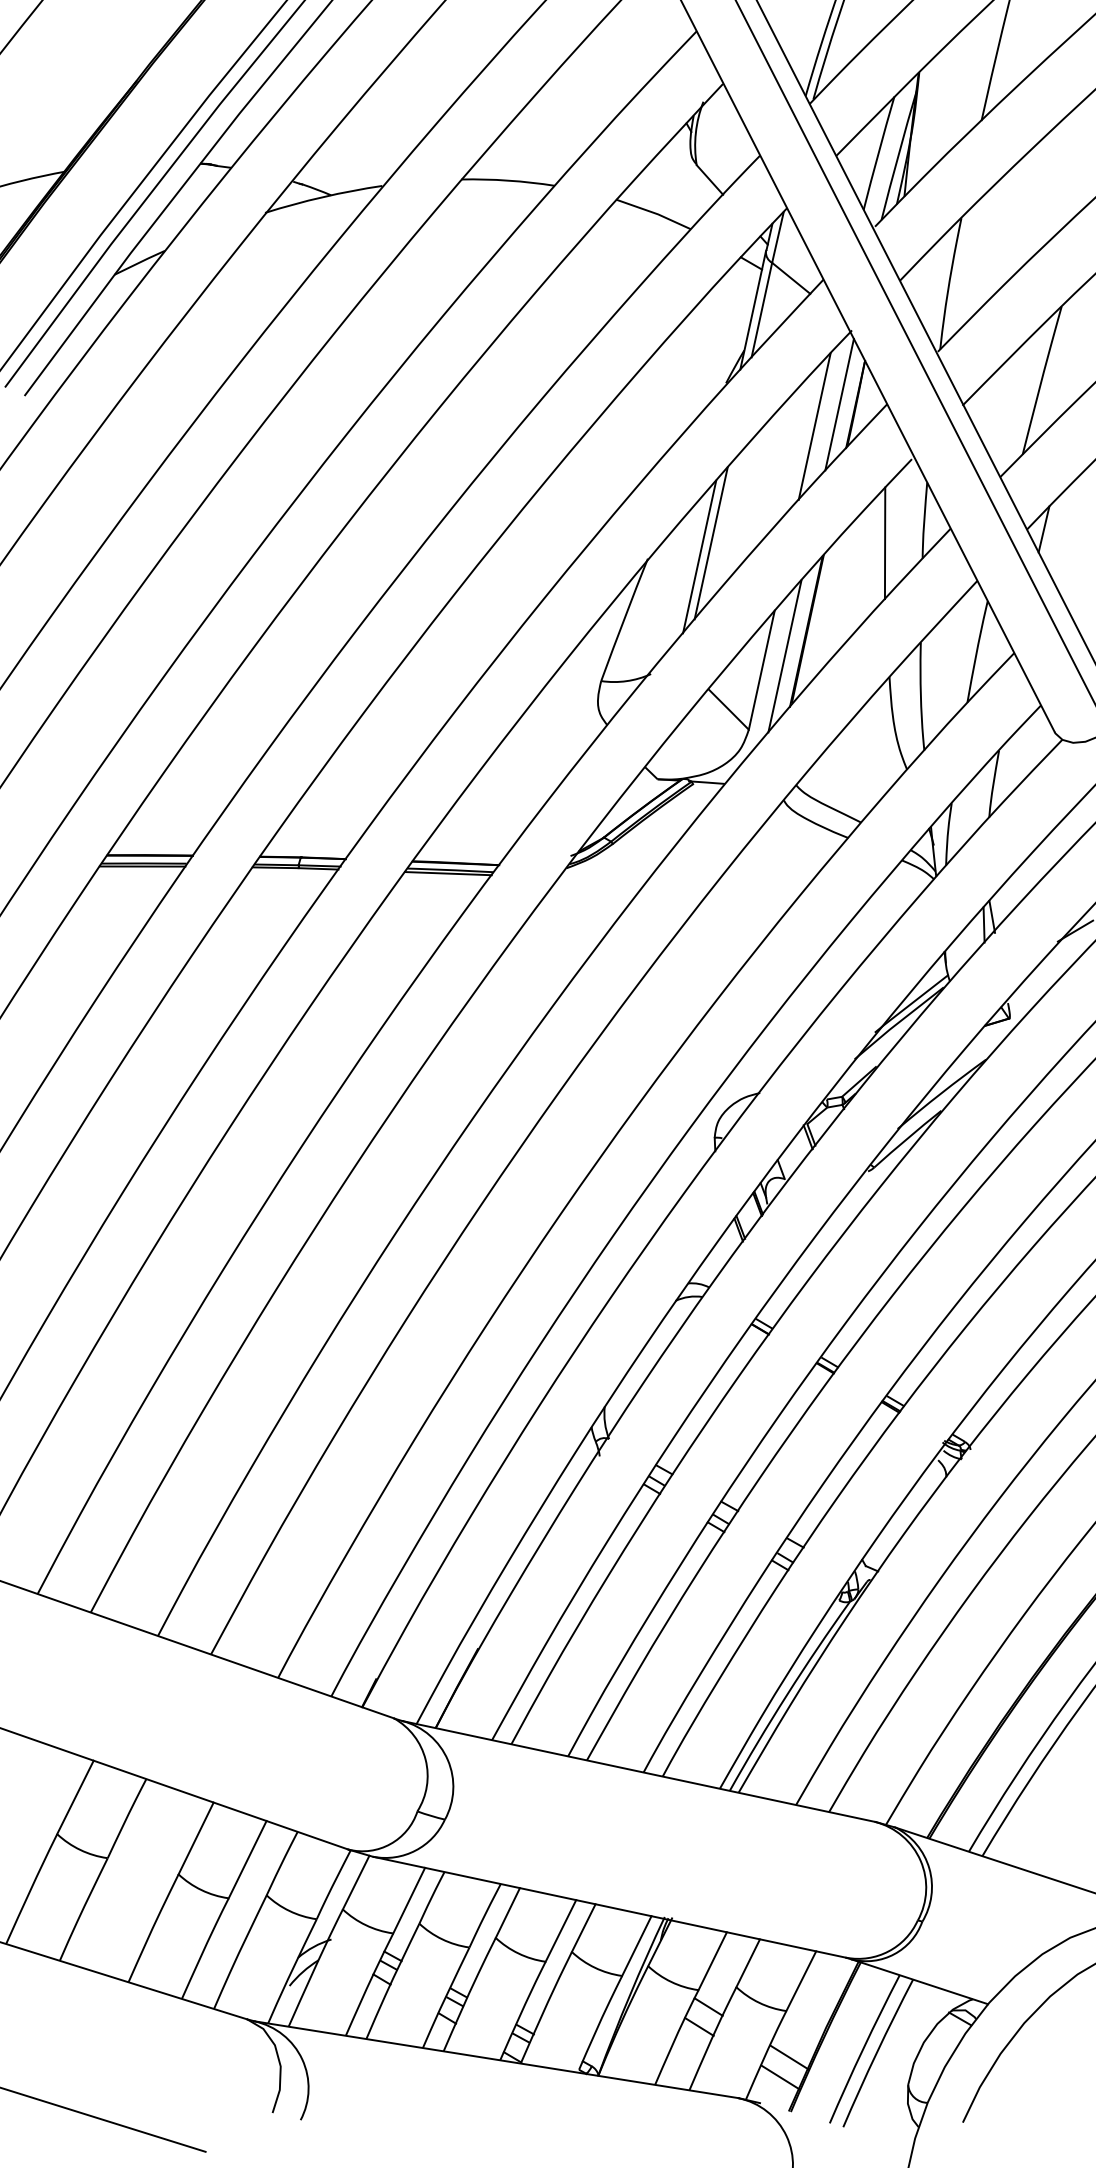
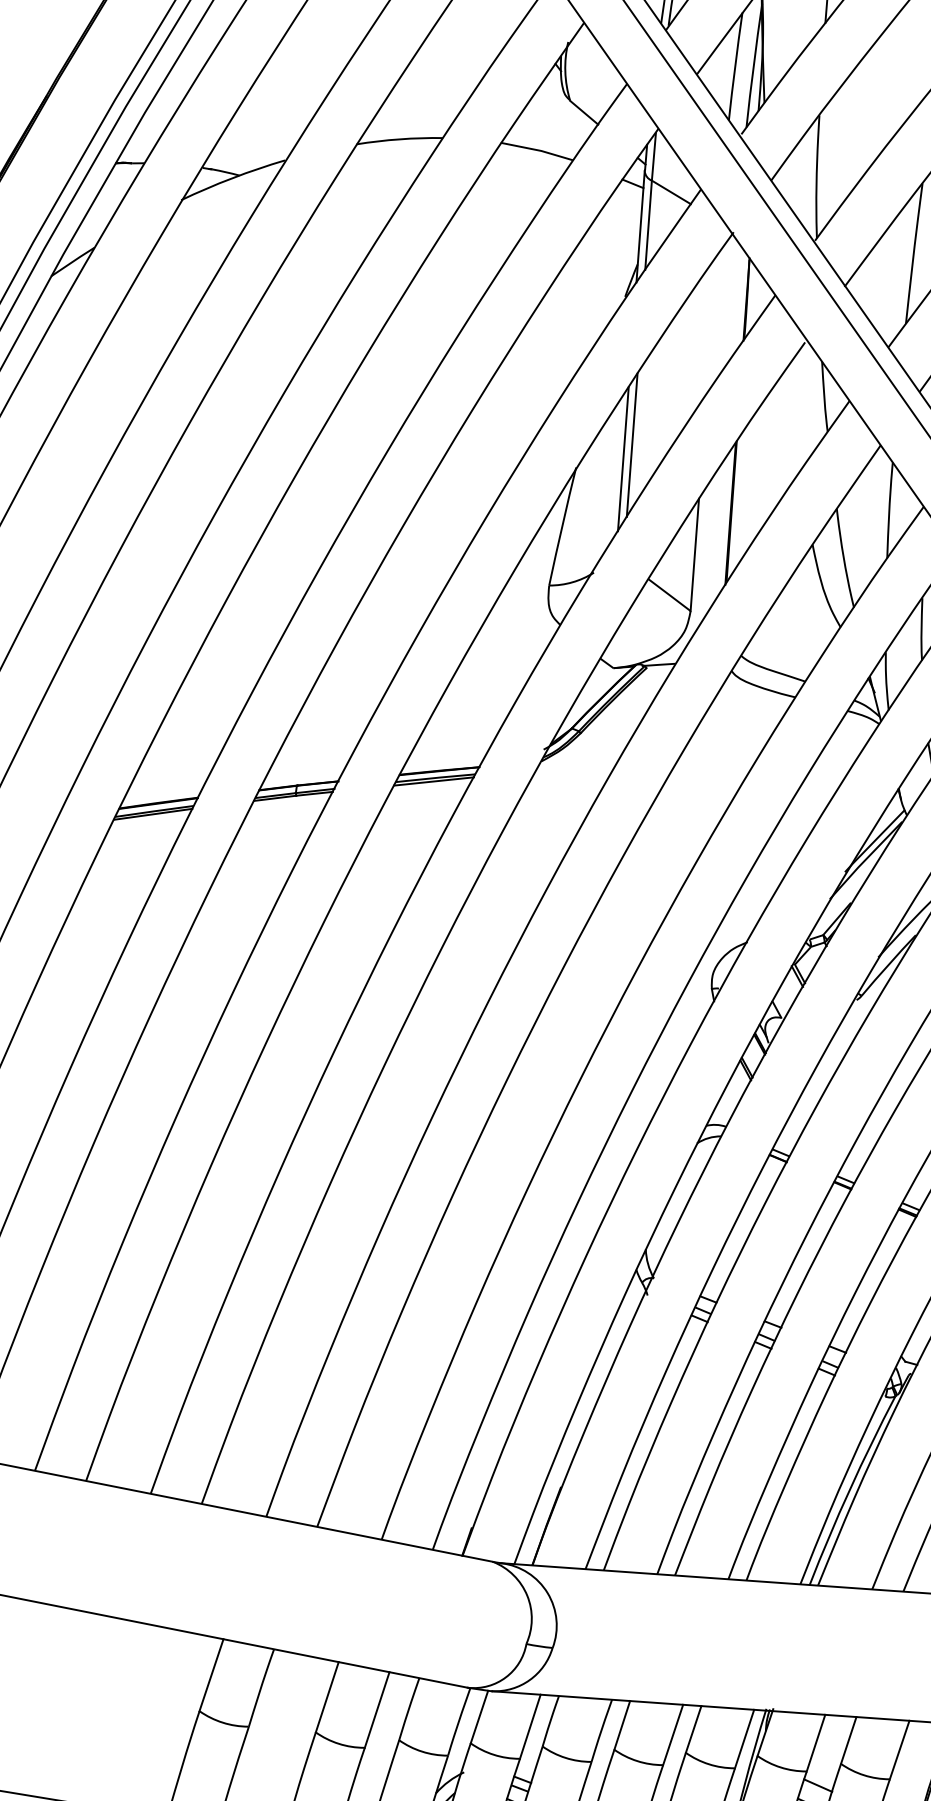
line: (839, 404) -> (731, 301), removed
line: (814, 426) -> (711, 325), removed
line: (884, 543) -> (790, 423), removed
line: (784, 656) -> (713, 539), removed

